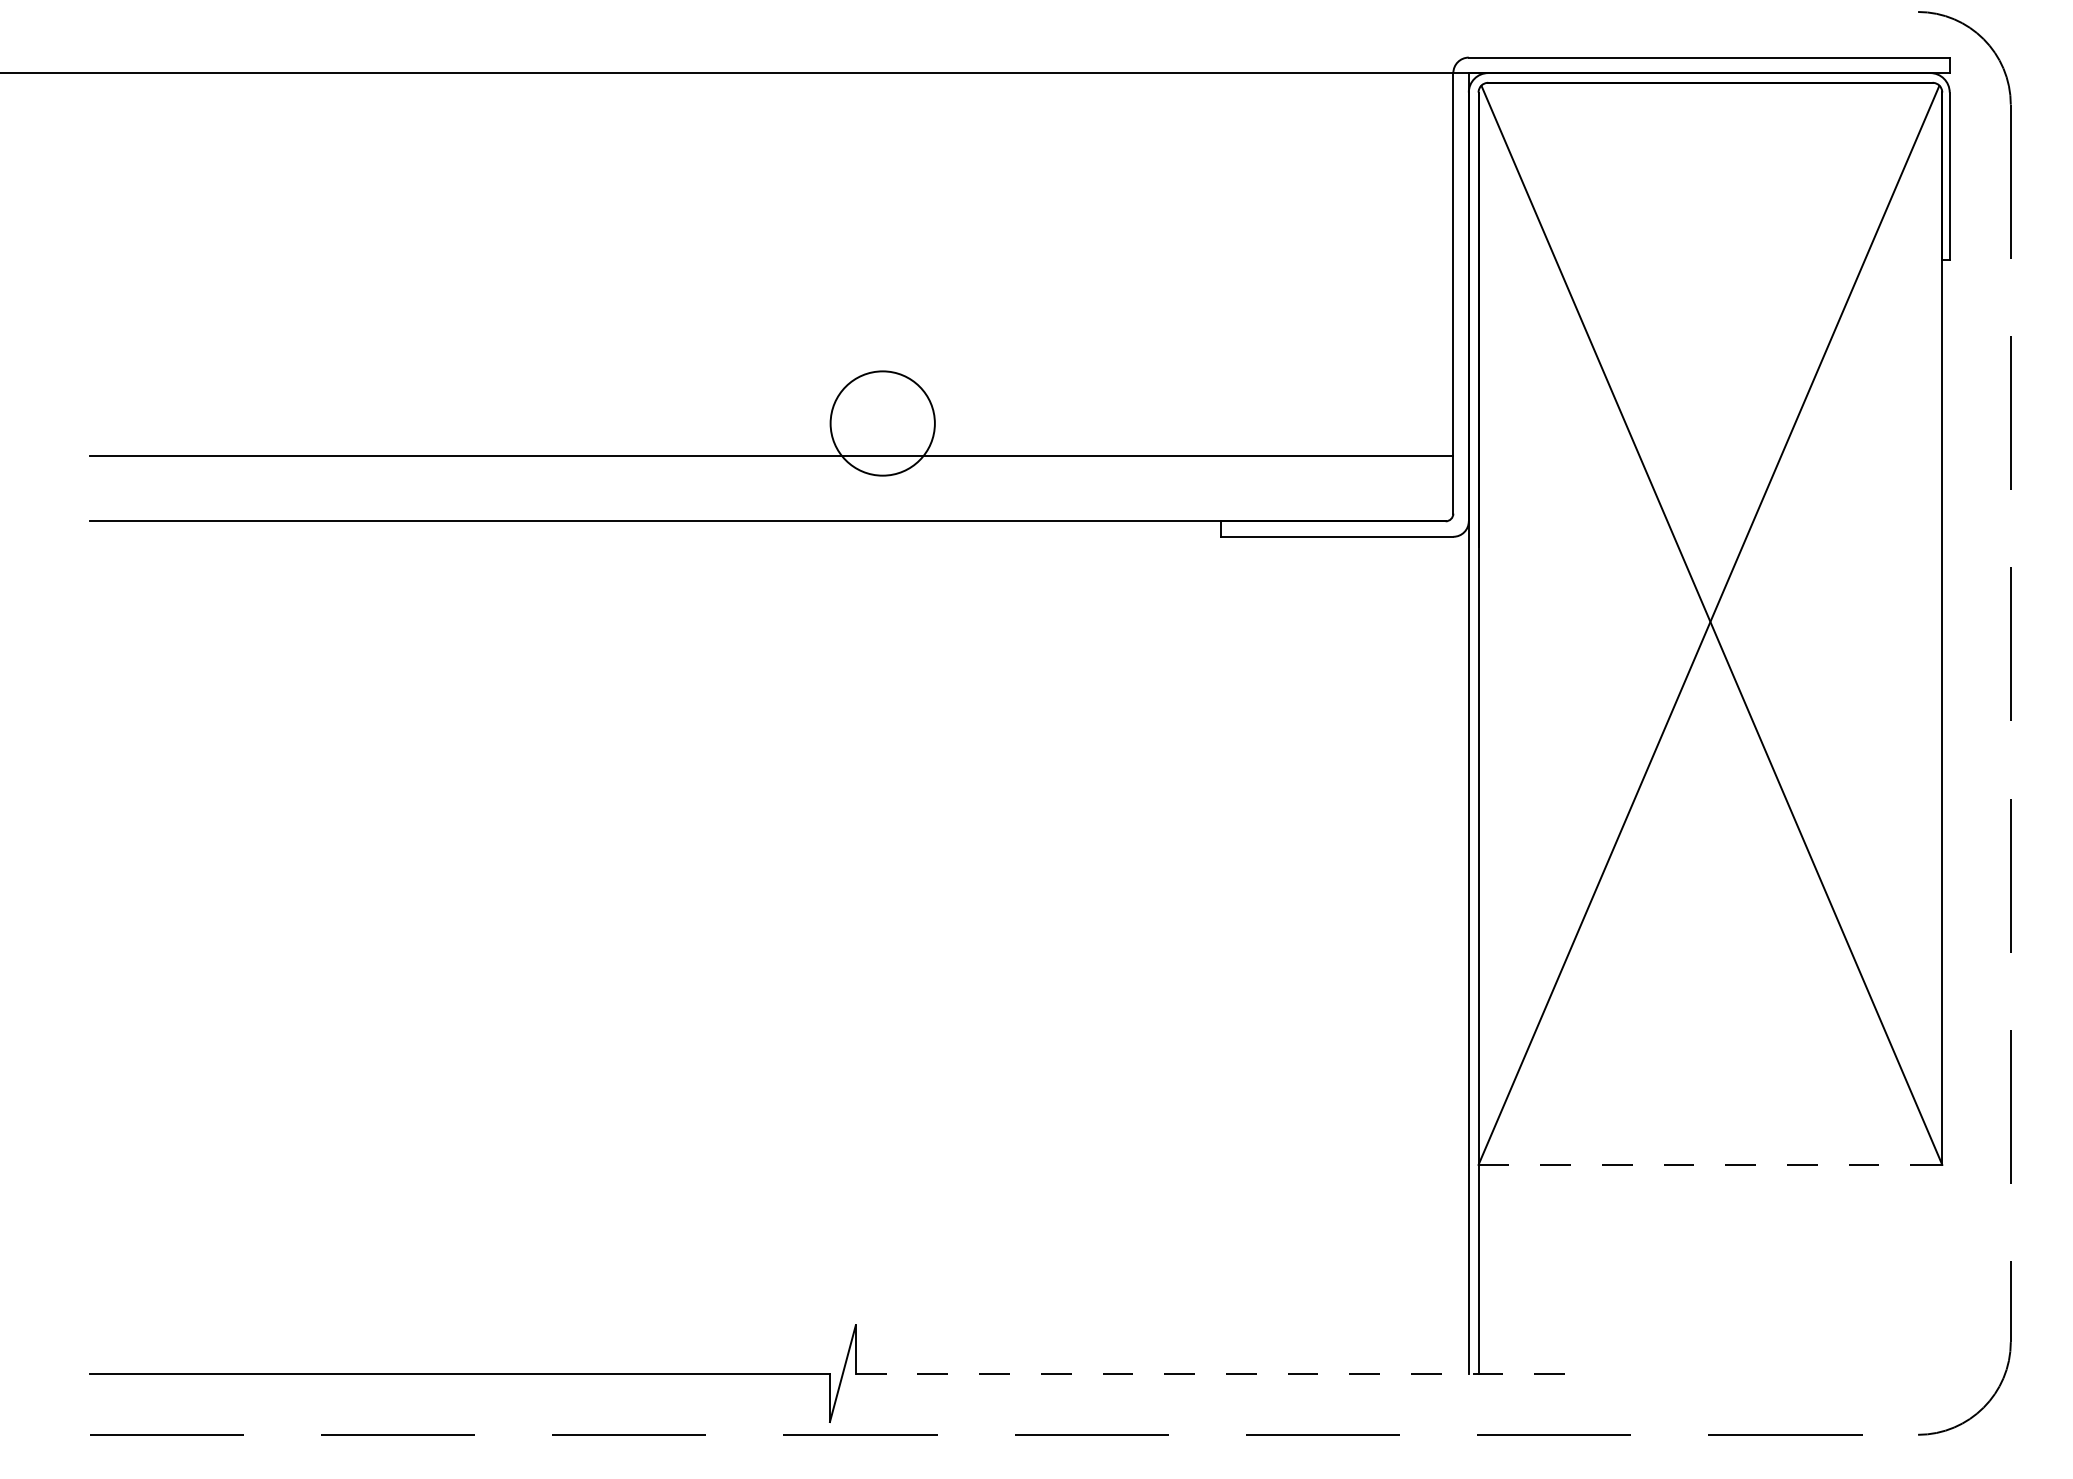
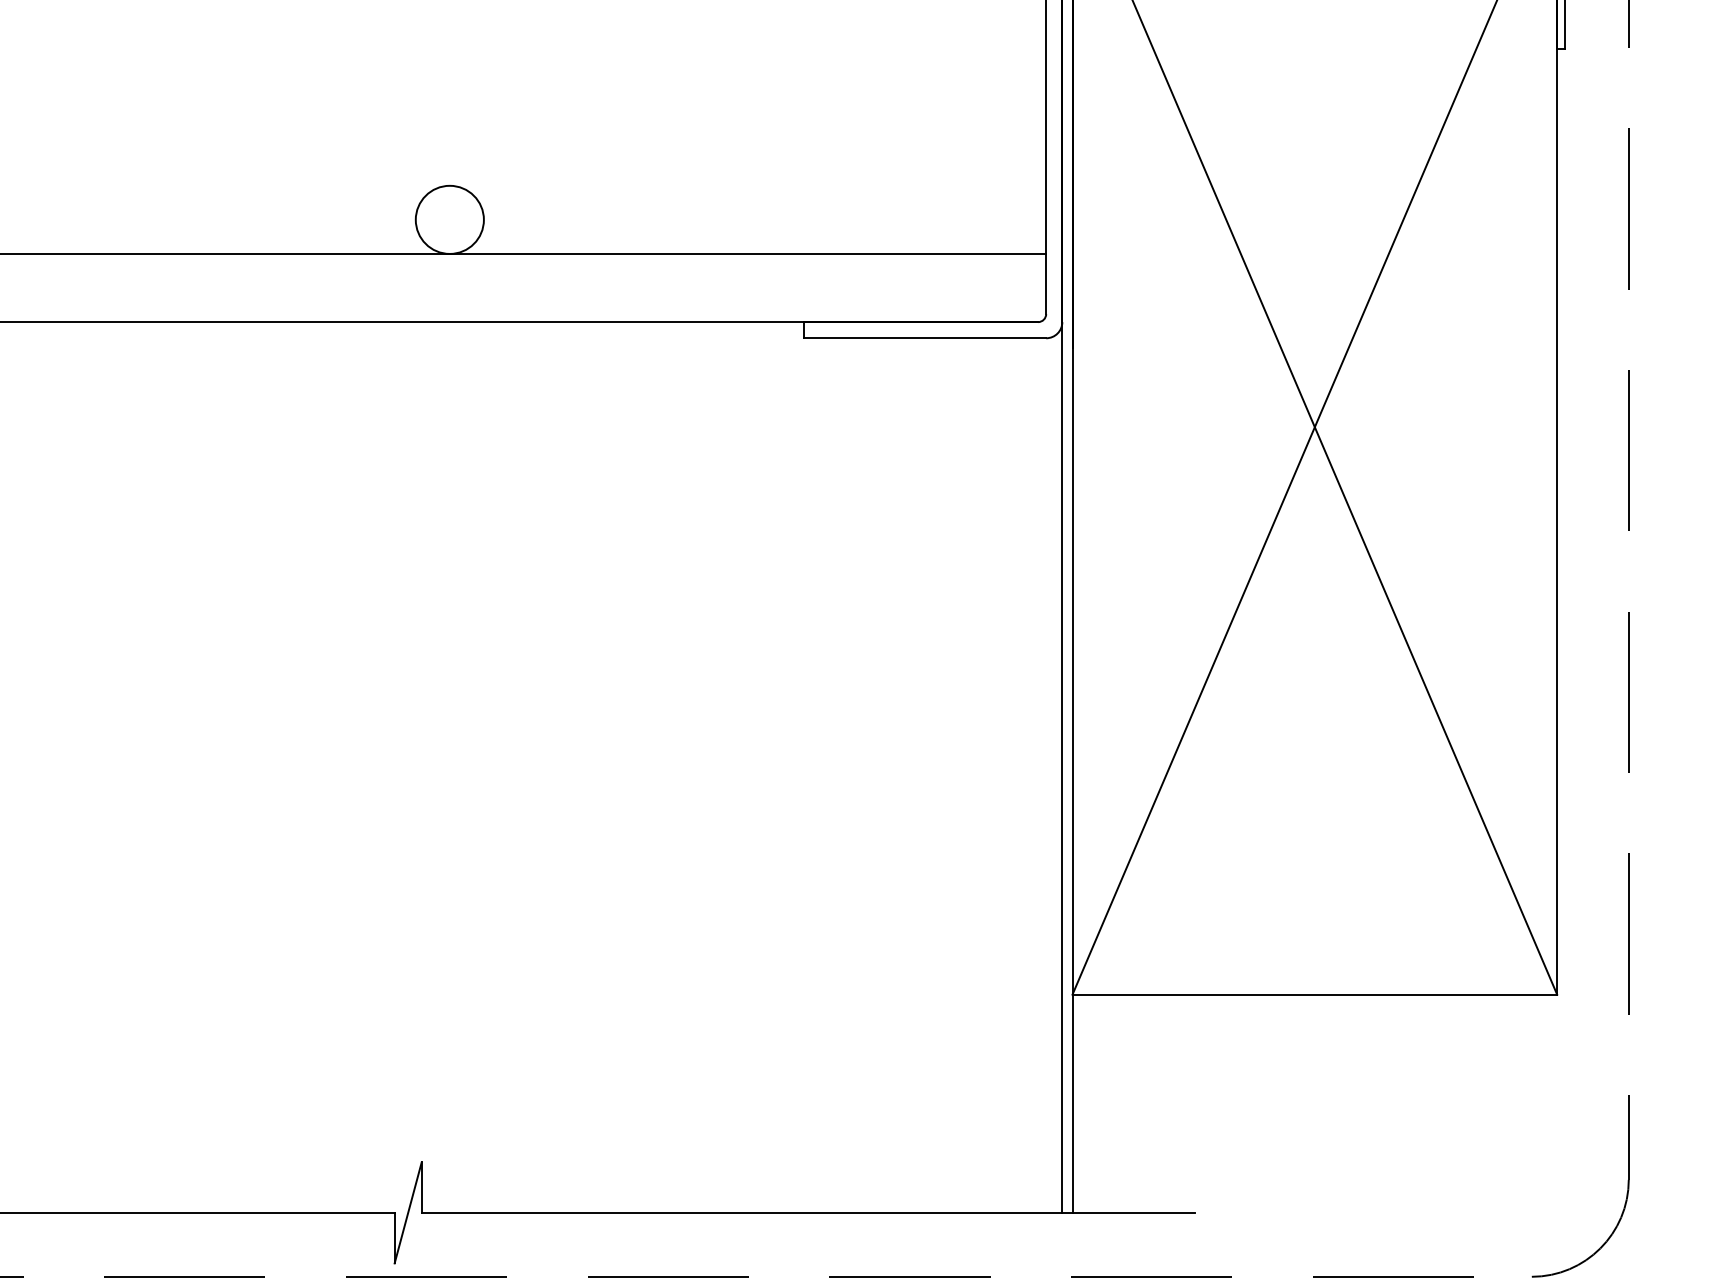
circle: (882, 423) -> (449, 219), size x0.62
line: (1710, 1164) -> (1314, 994), dashed -> solid
line: (1226, 1373) -> (809, 1212), dashed -> solid

